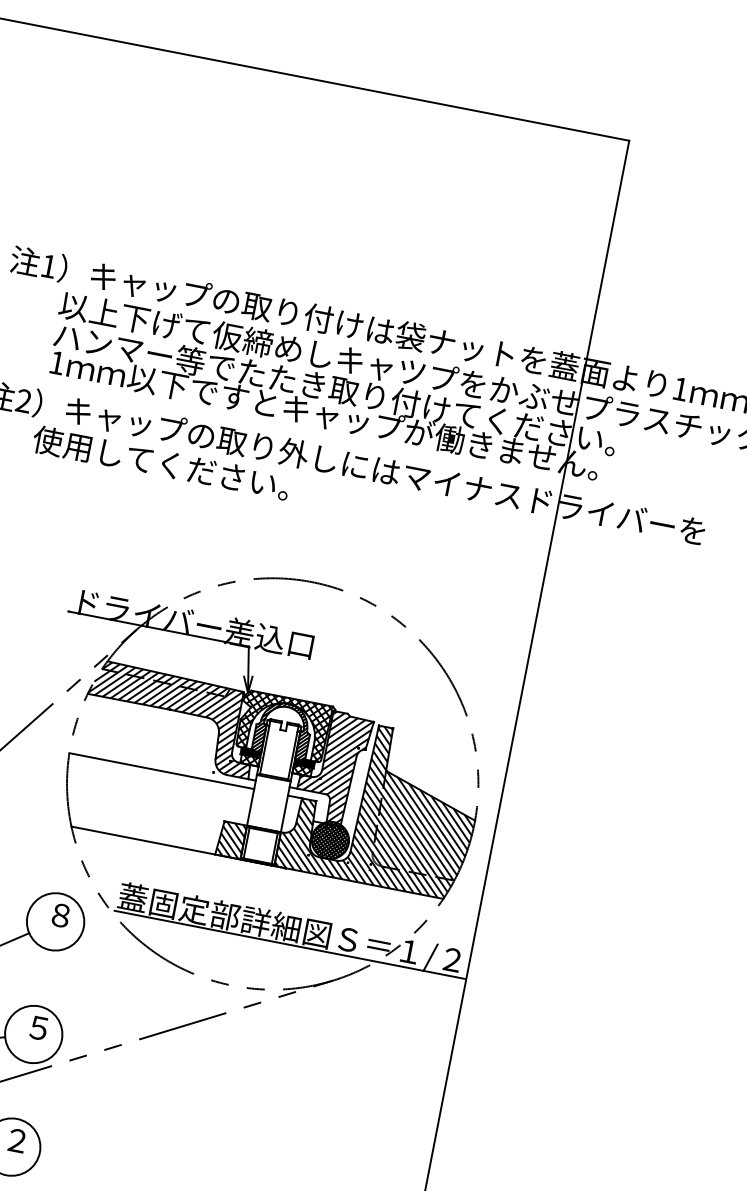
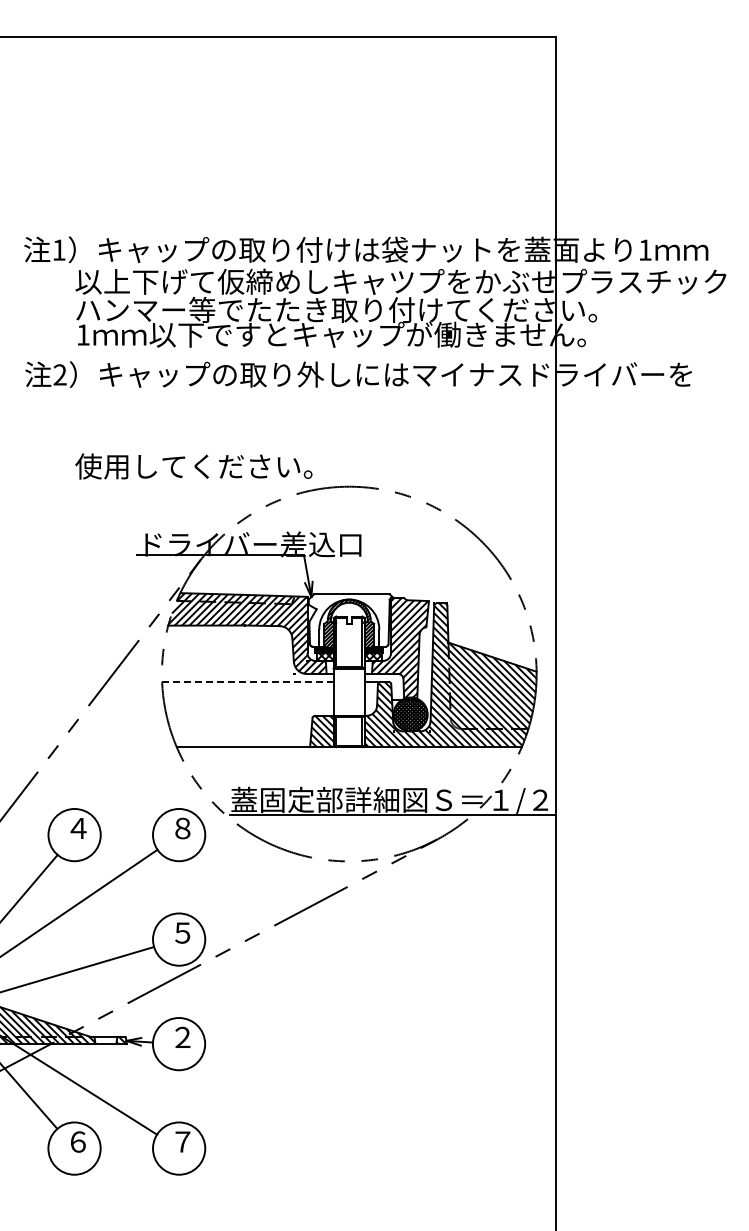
text: (160, 463) -> (193, 466), moved
hatch: (284, 726) -> (349, 620), removed
line: (161, 770) -> (247, 681), solid -> dashed

